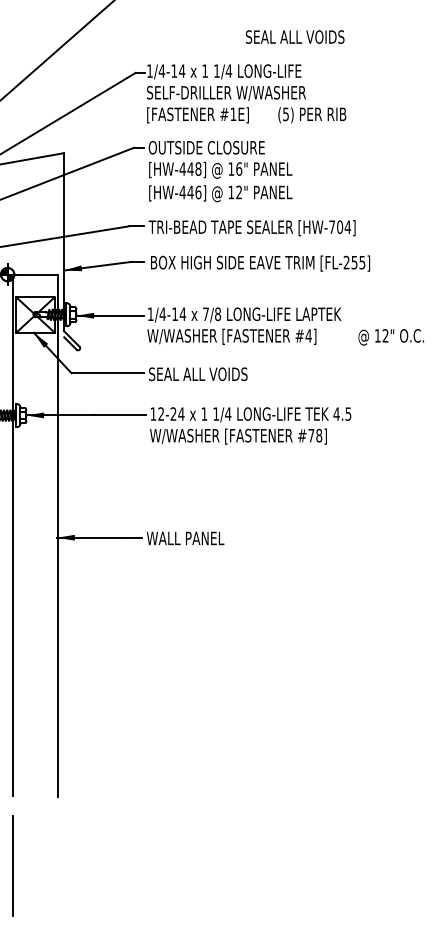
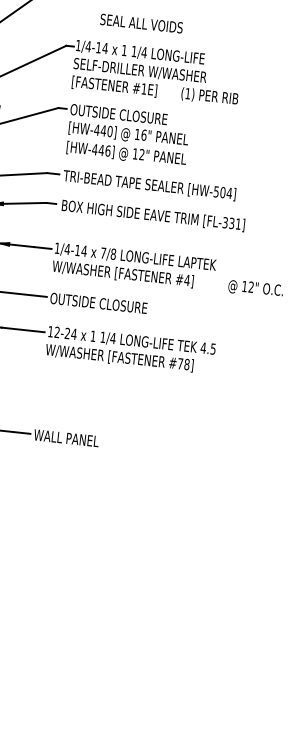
text: (295, 36) -> (141, 23), moved
text: (285, 114) -> (187, 93), (5) -> (1)
text: (198, 168) -> (110, 131), [HW-448] -> [HW-440]
text: (331, 227) -> (215, 192), [HW-704] -> [HW-504]
text: (354, 262) -> (231, 223), [FL-255] -> [FL-331]
text: (206, 374) -> (98, 303), SEAL ALL VOIDS -> OUTSIDE CLOSURE

